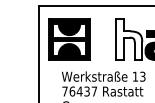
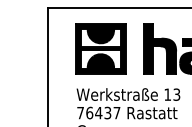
part: (69, 39) -> (100, 48), moved
fill: (129, 39) -> (160, 48), added

